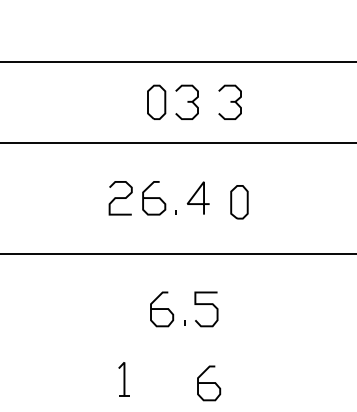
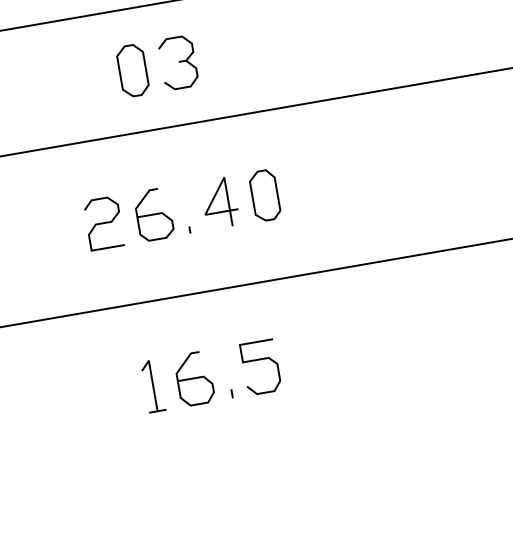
part: (229, 101) -> (241, 50), removed
part: (239, 202) -> (265, 195), moved
part: (123, 379) -> (151, 386), moved
curve: (209, 383) -> (284, 477), removed

